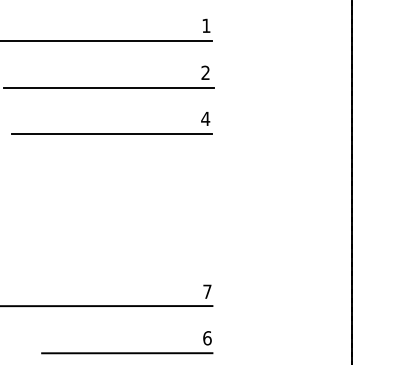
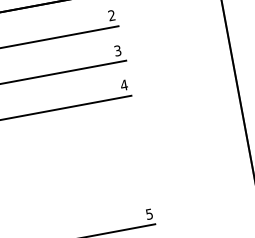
text: (206, 25) -> (111, 15), 1 -> 2
text: (205, 73) -> (117, 51), 2 -> 3
text: (207, 291) -> (149, 214), 7 -> 5

